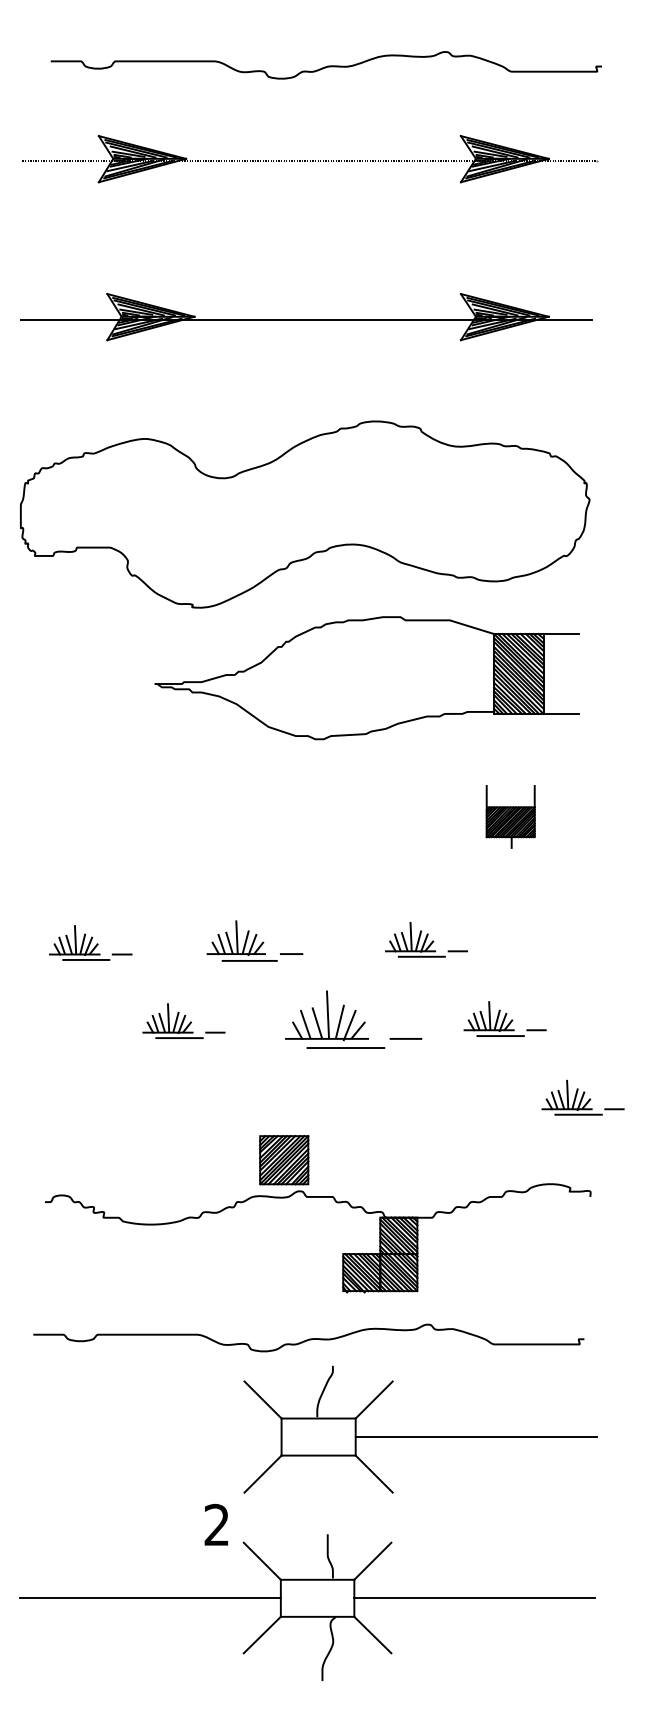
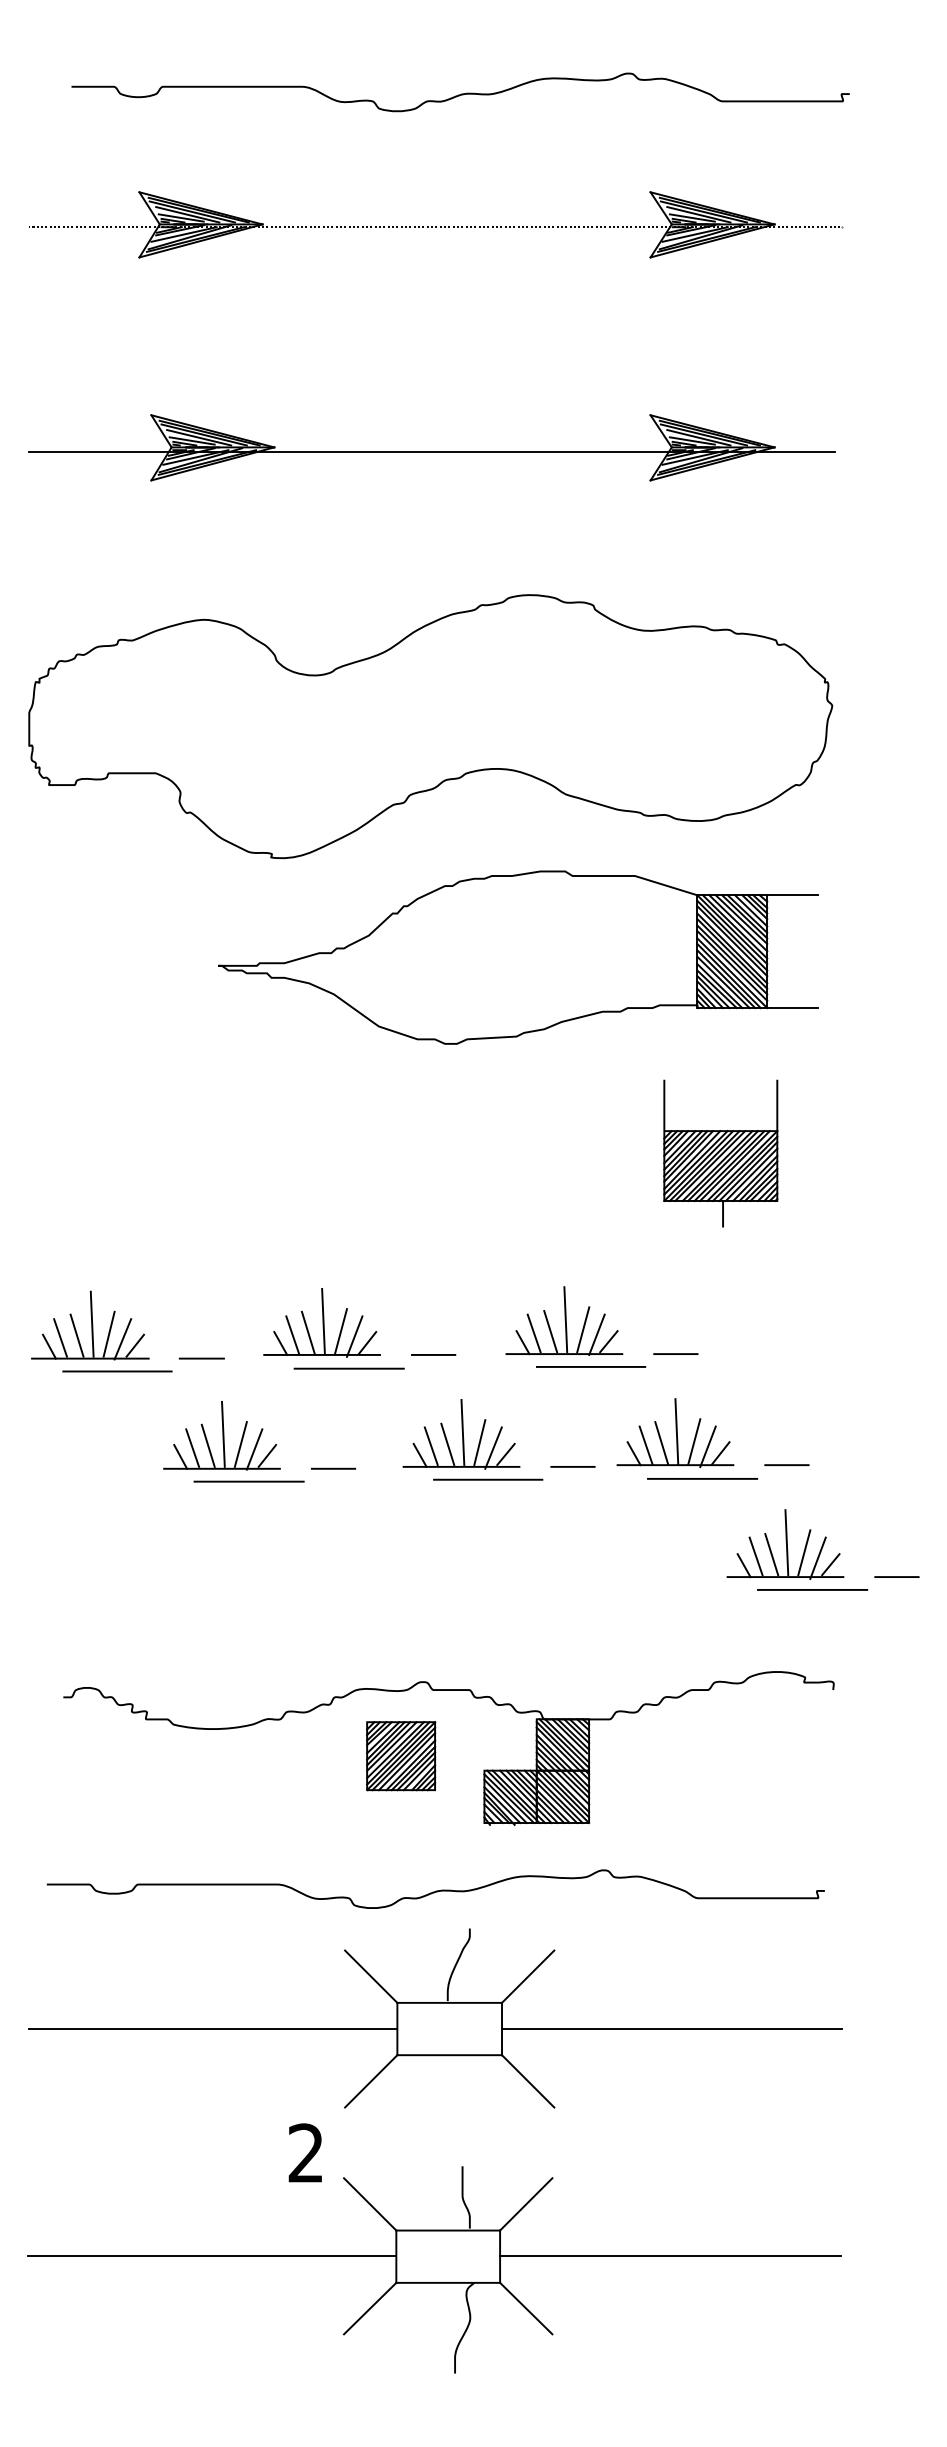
part: (510, 816) -> (720, 1153), size x1.67
part: (426, 939) -> (601, 1326), size x1.67
part: (254, 940) -> (359, 1328), size x1.43
part: (90, 942) -> (127, 1331), size x1.67
part: (504, 1018) -> (712, 1438), size x1.67
part: (183, 1020) -> (259, 1441), size x1.67
part: (582, 1097) -> (822, 1549), size x1.67
part: (284, 1160) -> (401, 1756), moved
line: (151, 1436) -> (213, 2028), added

